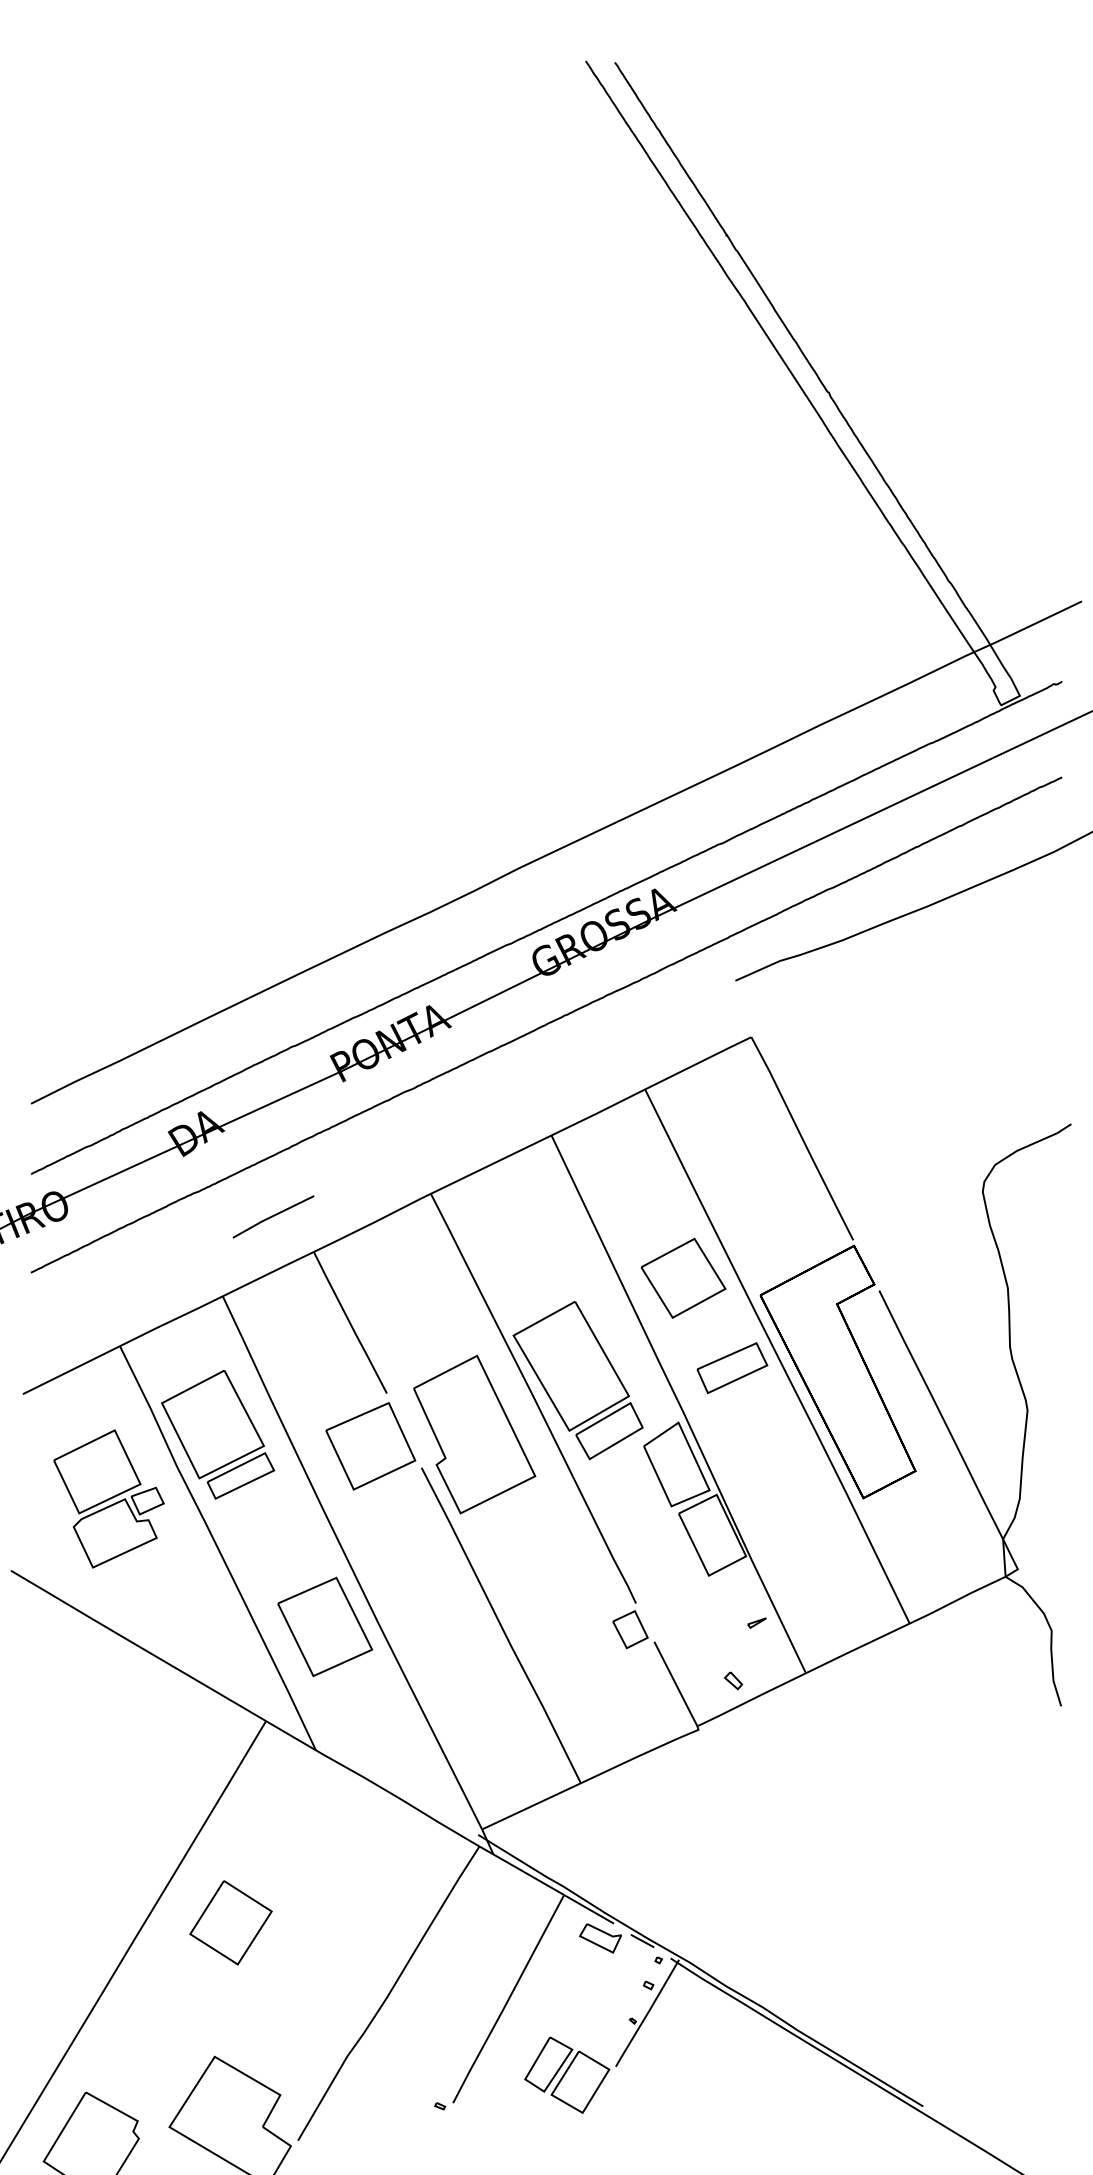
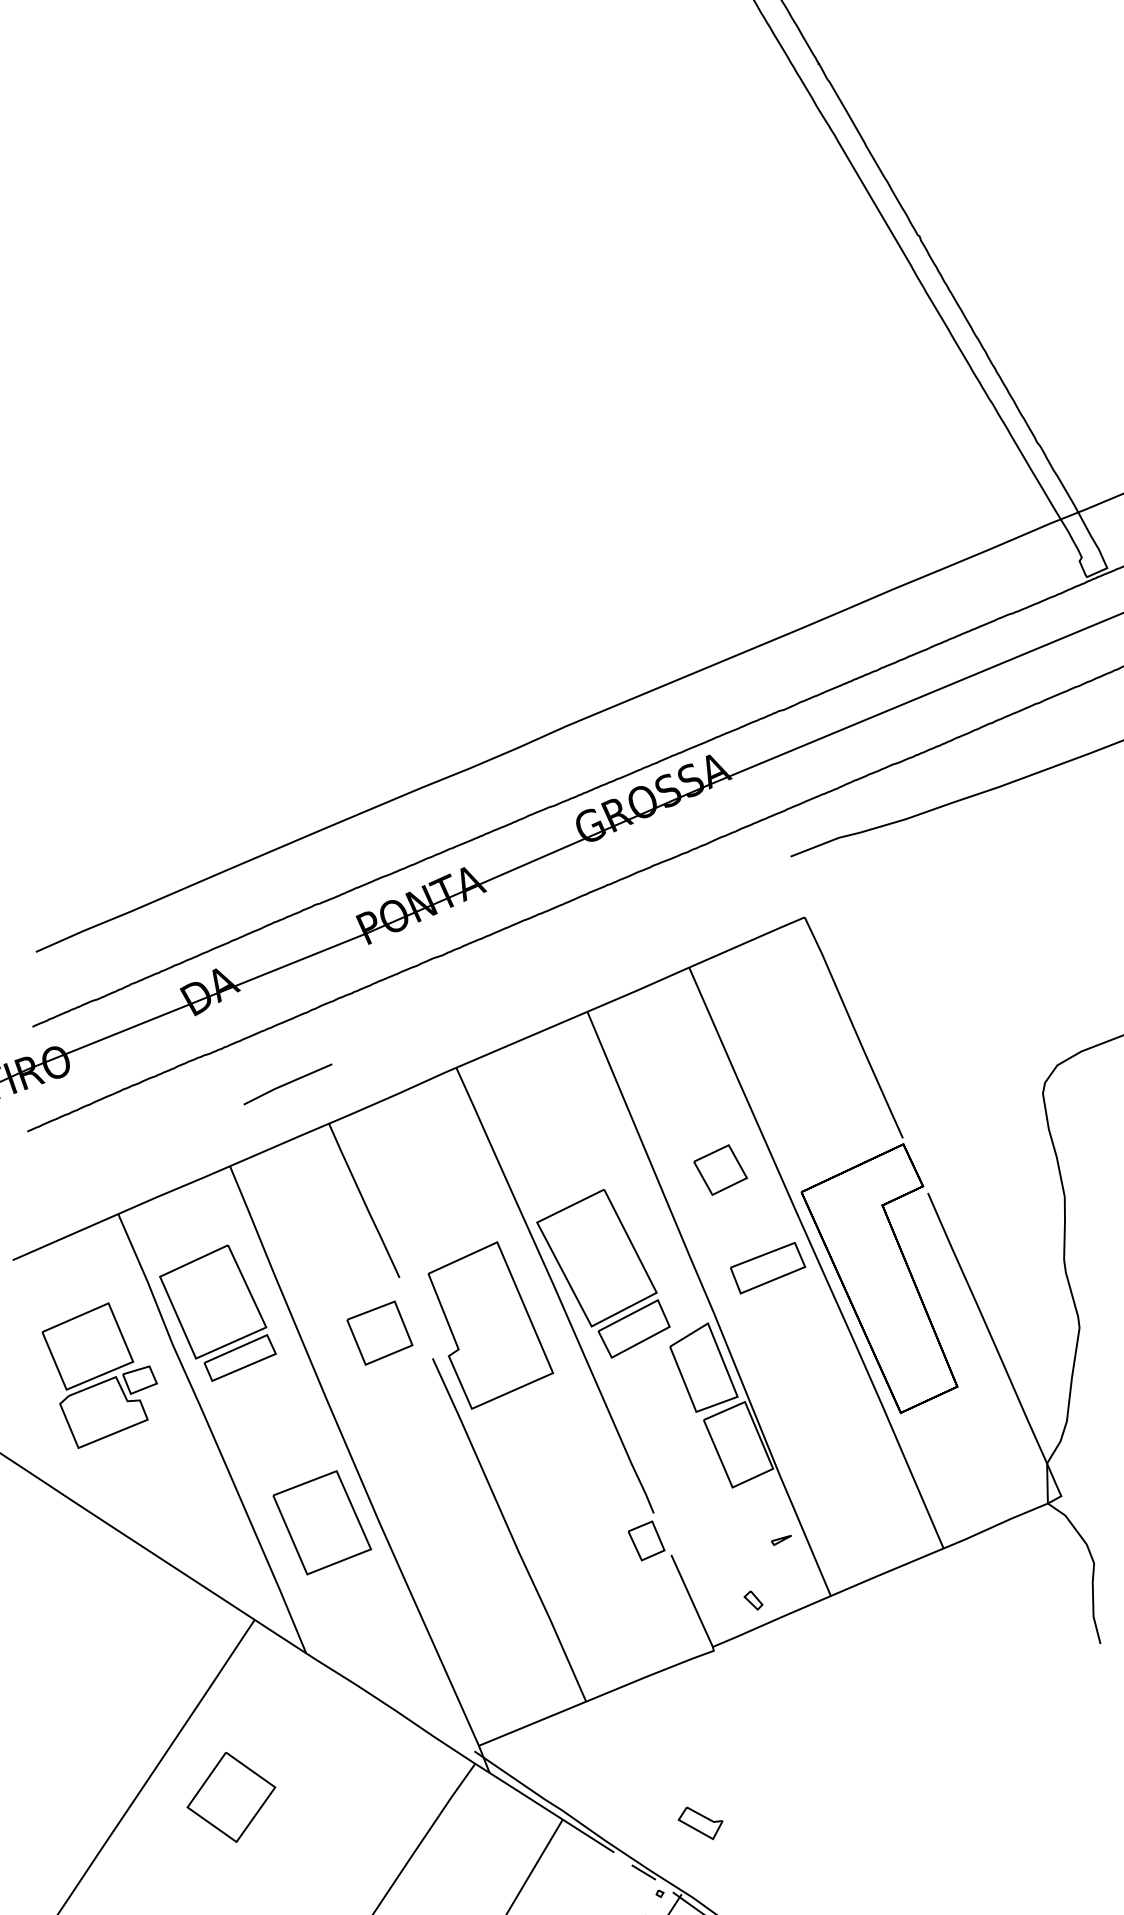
part: (683, 1277) -> (720, 1169), size x0.6
part: (370, 1446) -> (379, 1333), size x0.7
part: (230, 1922) -> (230, 1797), moved
part: (600, 1938) -> (700, 1823), moved

